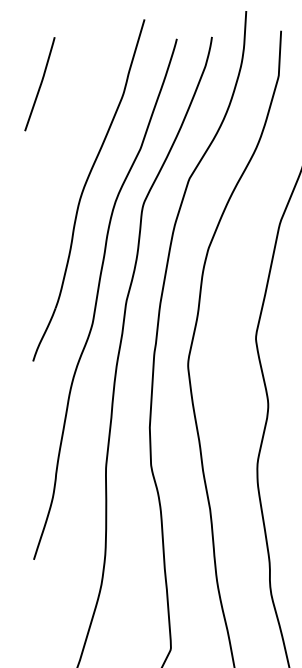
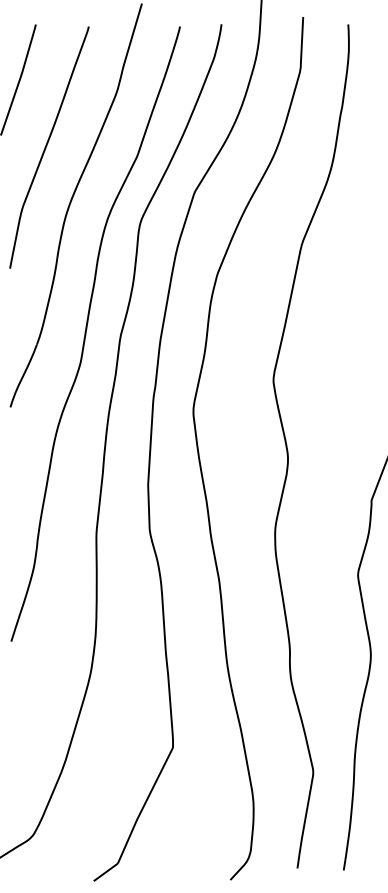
curve: (64, 139) -> (47, 145), added

